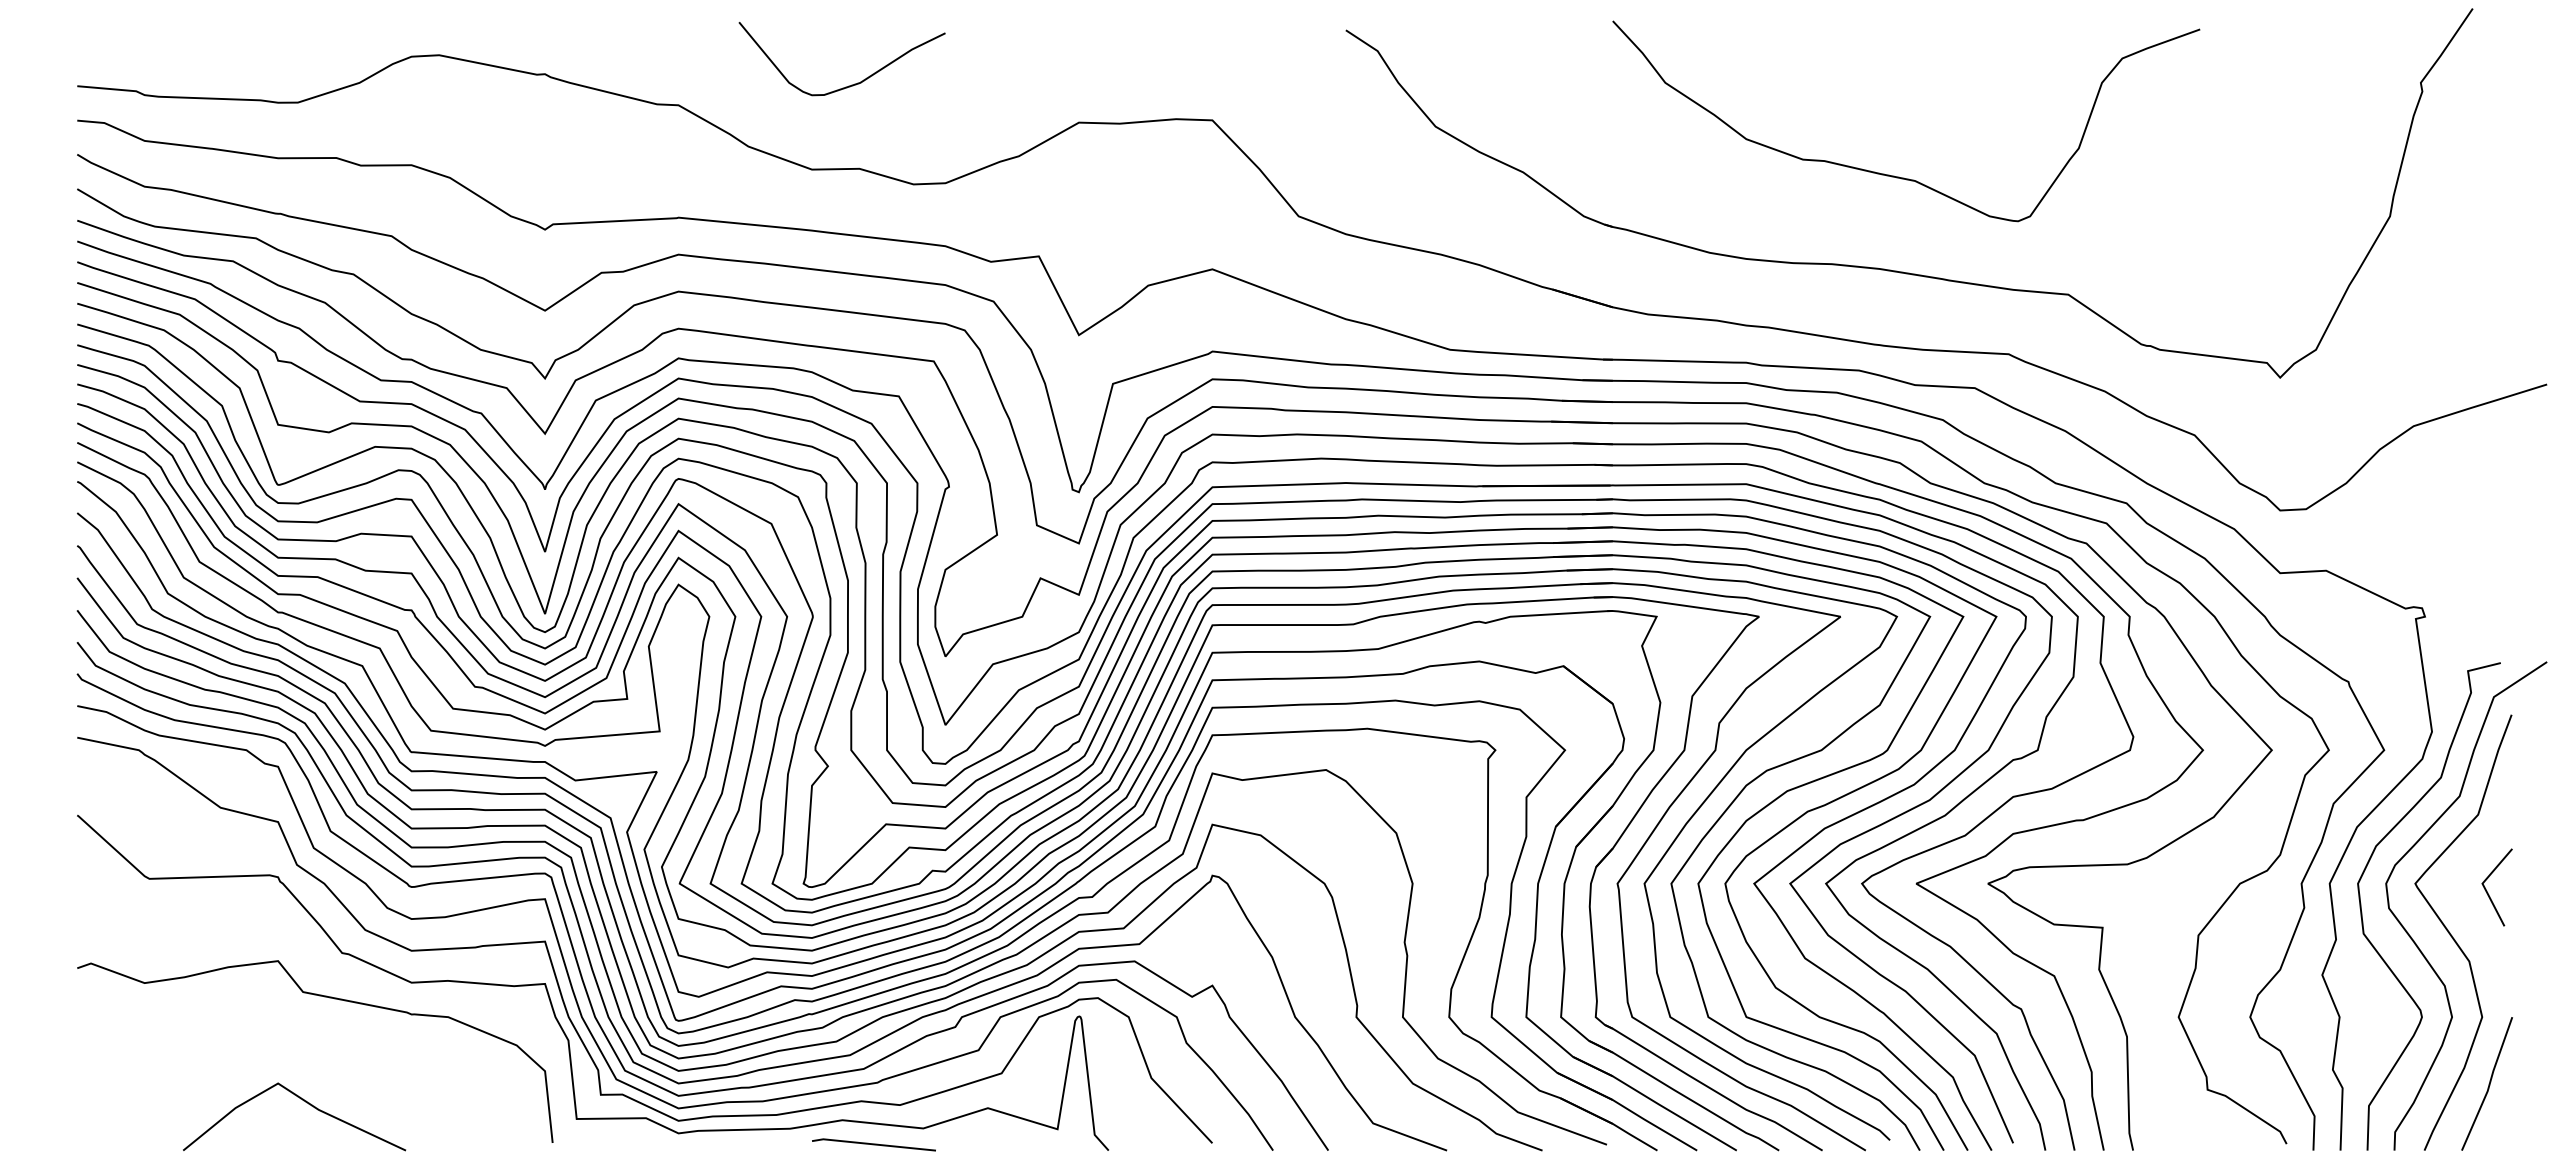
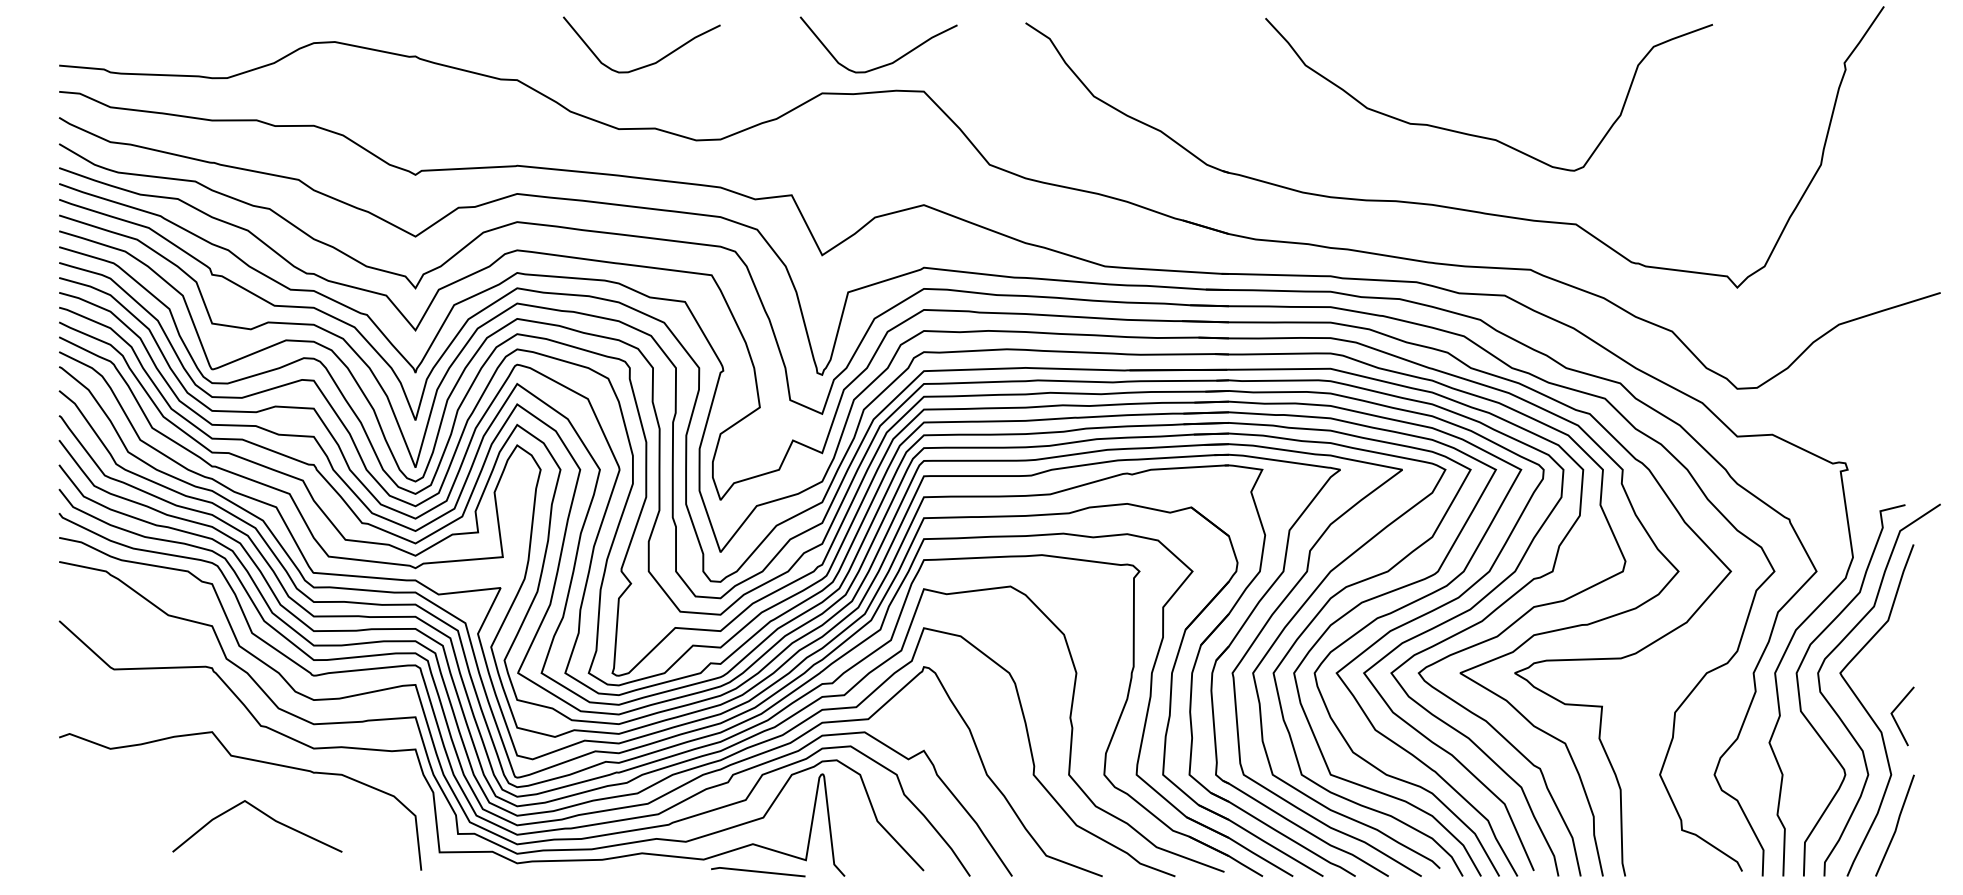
curve: (1162, 84) -> (885, 64), added
curve: (1894, 175) -> (1480, 135), moved
line: (2488, 892) -> (1896, 720), moved
line: (303, 1101) -> (264, 814), moved
line: (873, 1144) -> (757, 871), moved

